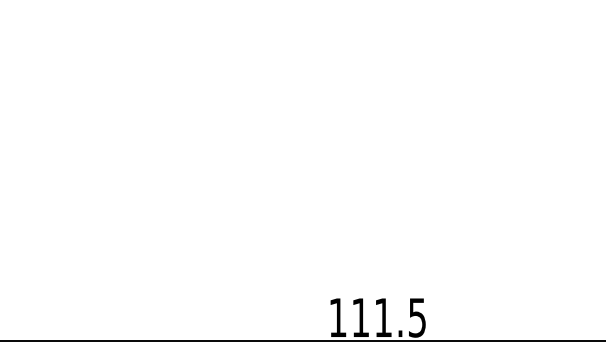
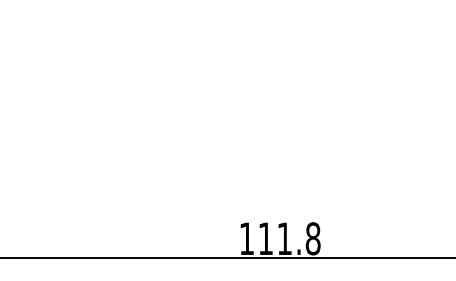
text: (417, 317) -> (313, 238), 111.5 -> 111.8

